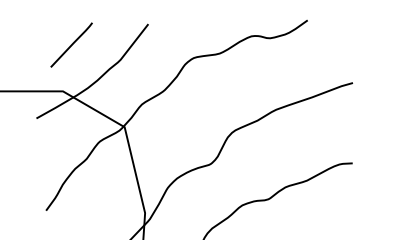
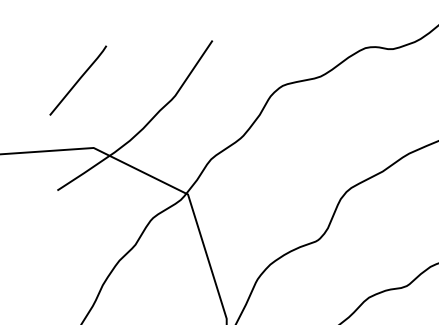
line: (71, 44) -> (77, 79), moved

